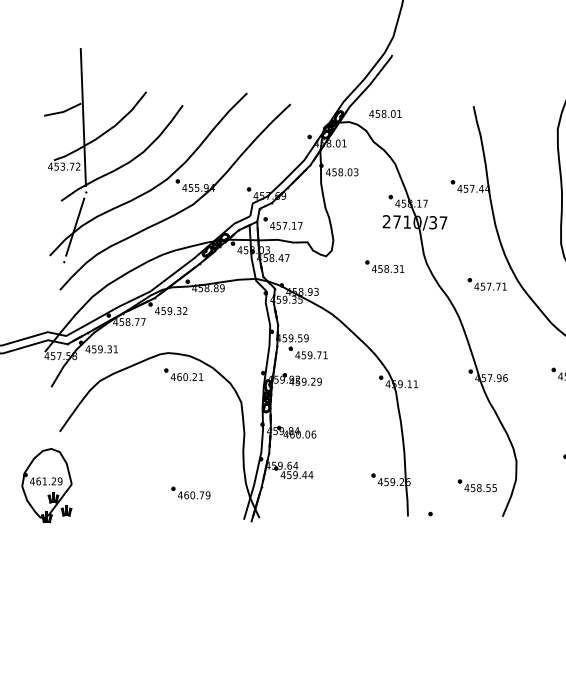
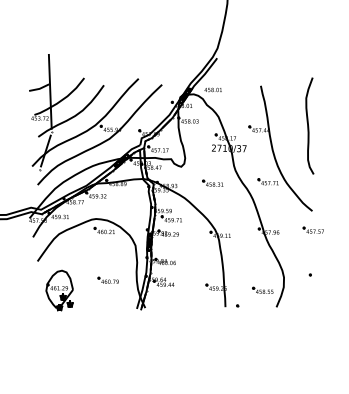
part: (383, 265) -> (212, 182), moved
part: (46, 485) -> (59, 290), moved
part: (189, 491) -> (107, 279), moved

